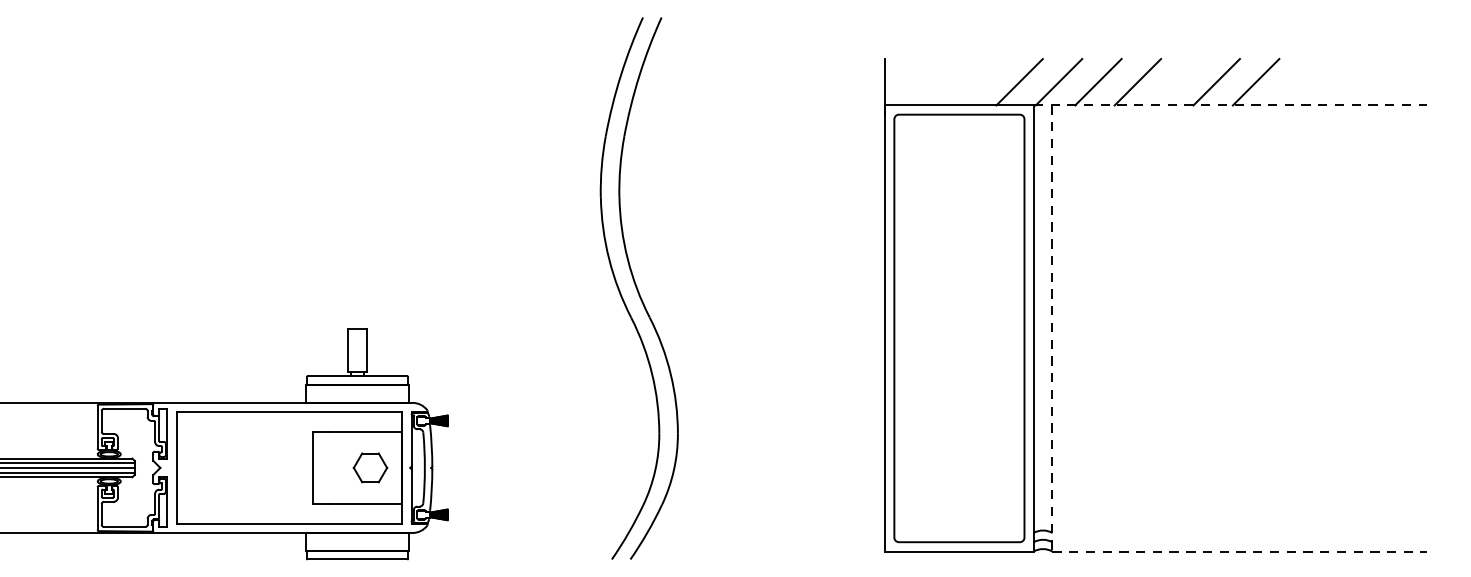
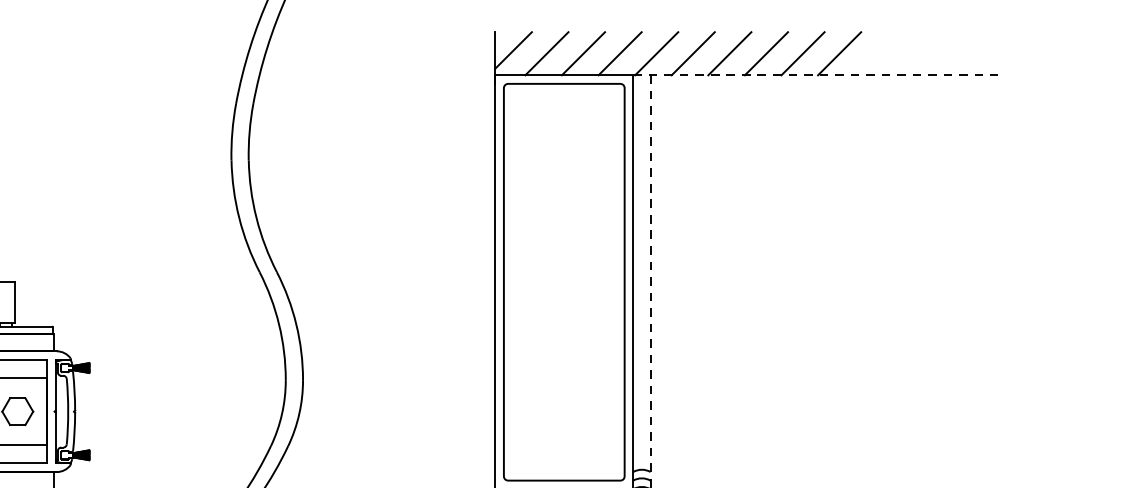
line: (904, 78) -> (513, 50), added
line: (940, 81) -> (546, 53), added
line: (979, 81) -> (582, 53), added
line: (1177, 81) -> (766, 53), added

